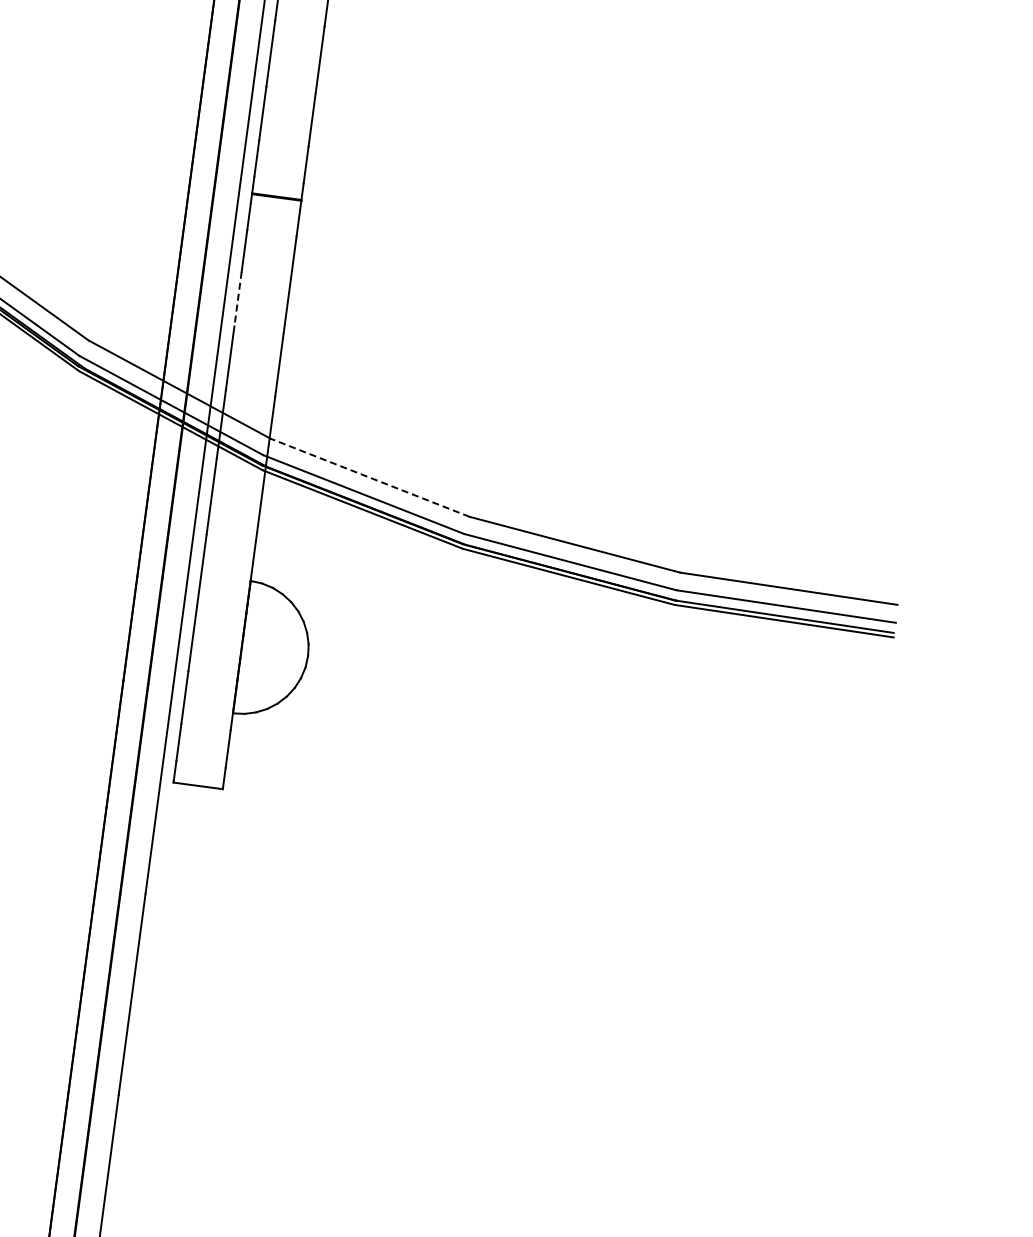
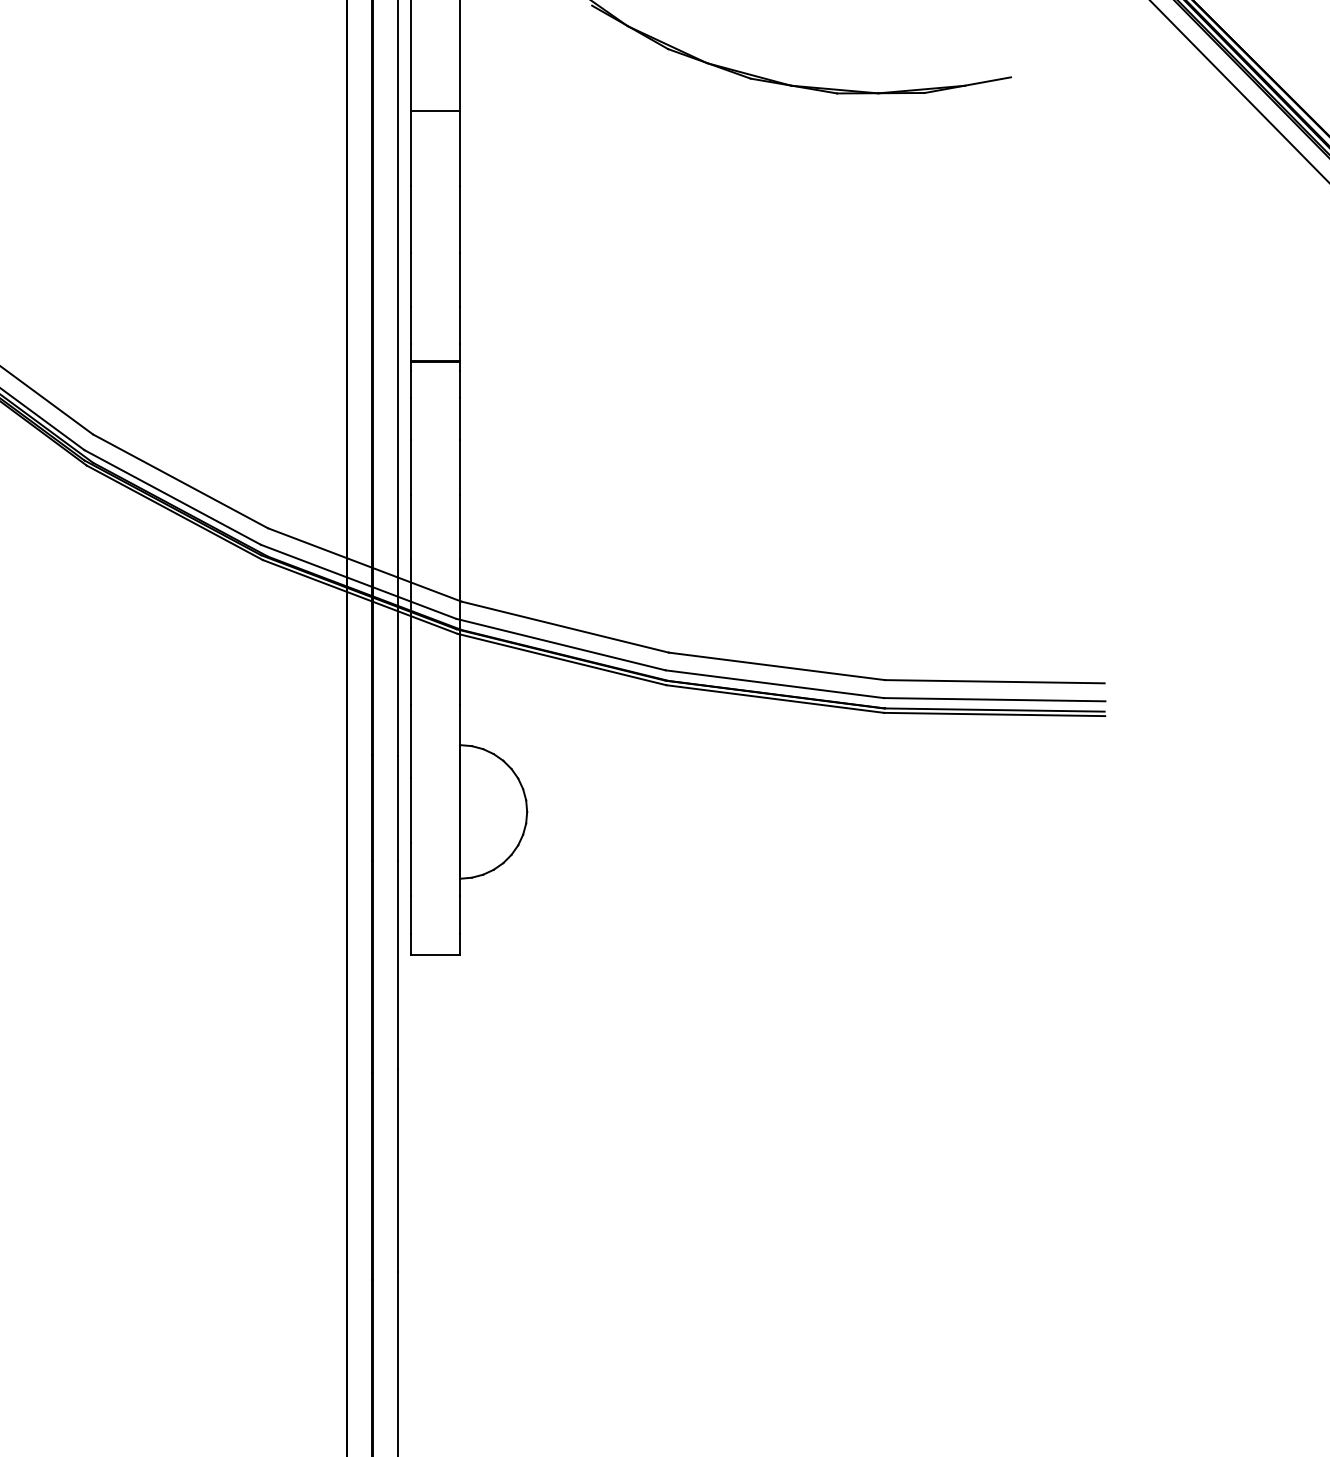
line: (238, 299) -> (410, 467), dashed -> solid
line: (370, 478) -> (565, 627), dashed -> solid

